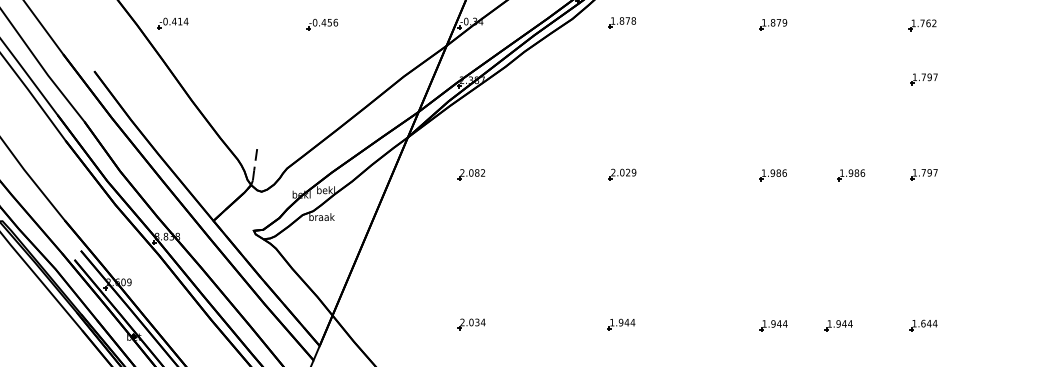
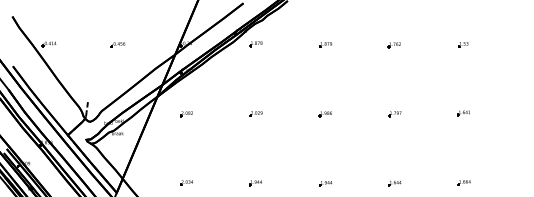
part: (922, 80) -> (394, 70), removed
part: (848, 175) -> (360, 114), removed
part: (837, 325) -> (355, 183), removed

